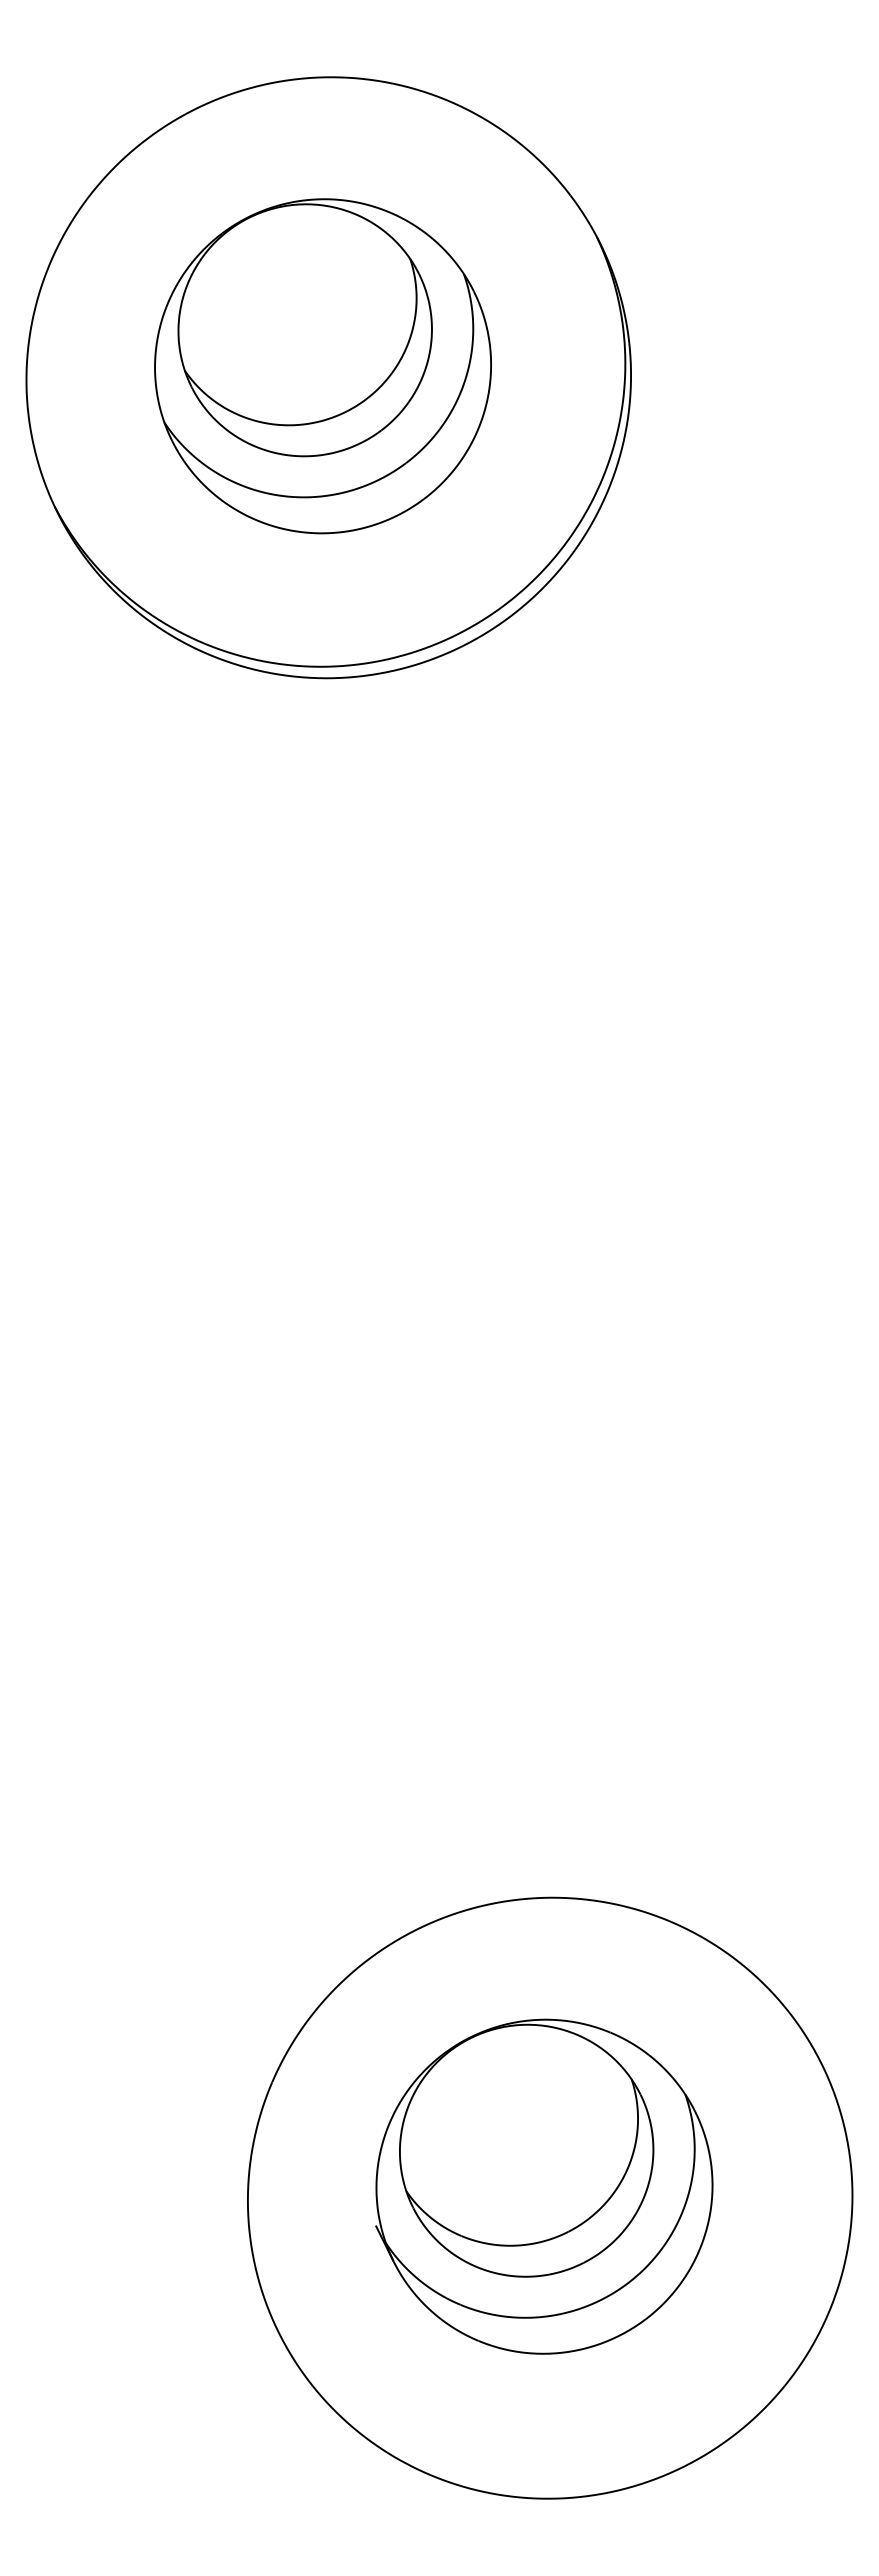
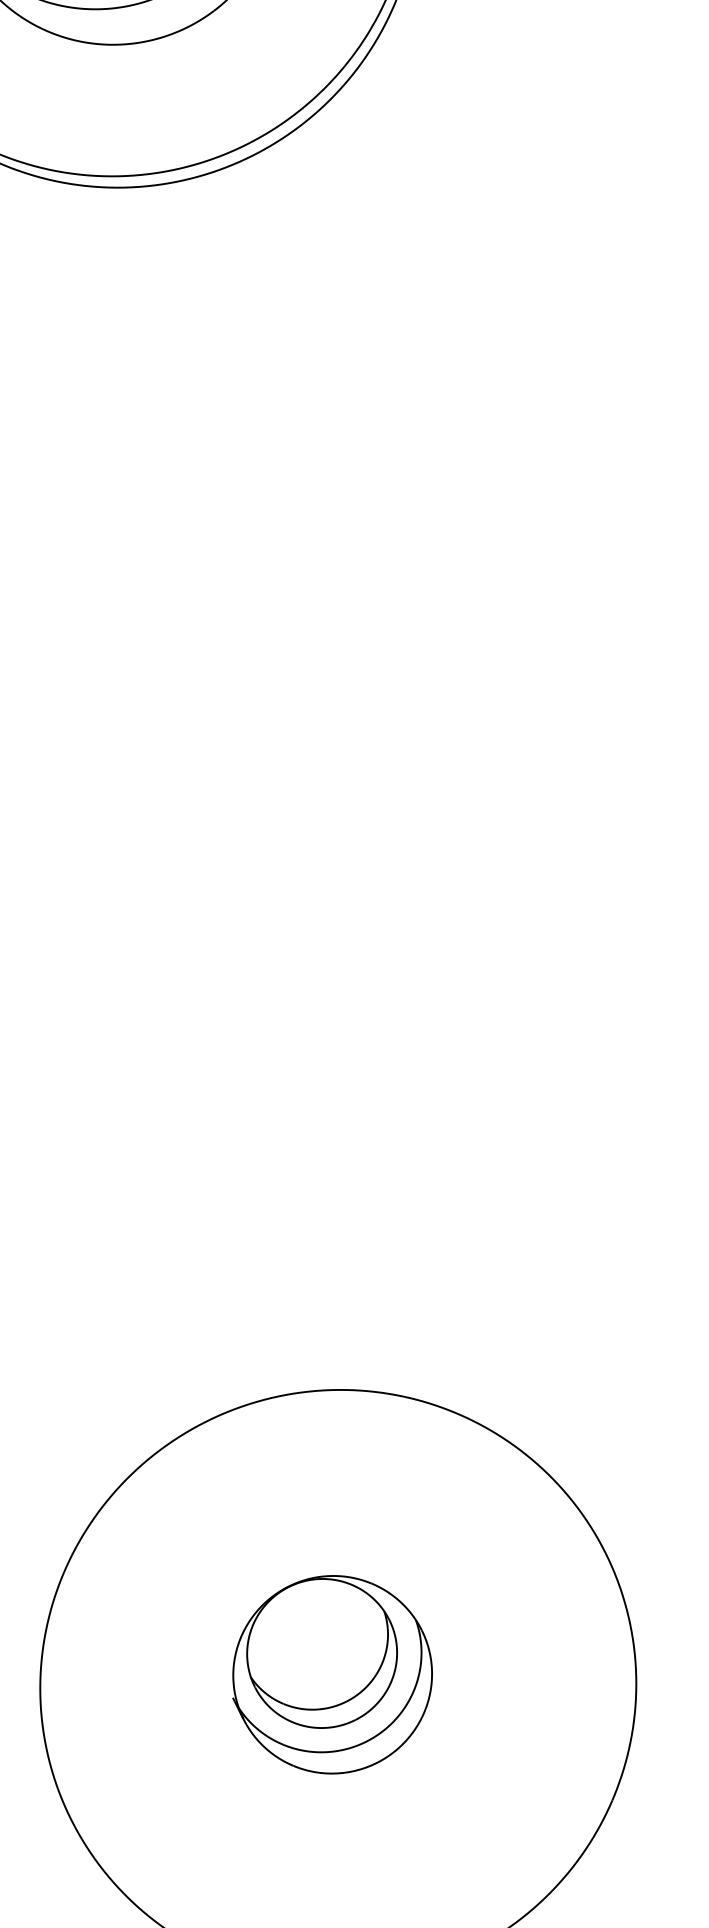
part: (544, 2186) -> (332, 1674), size x0.6

